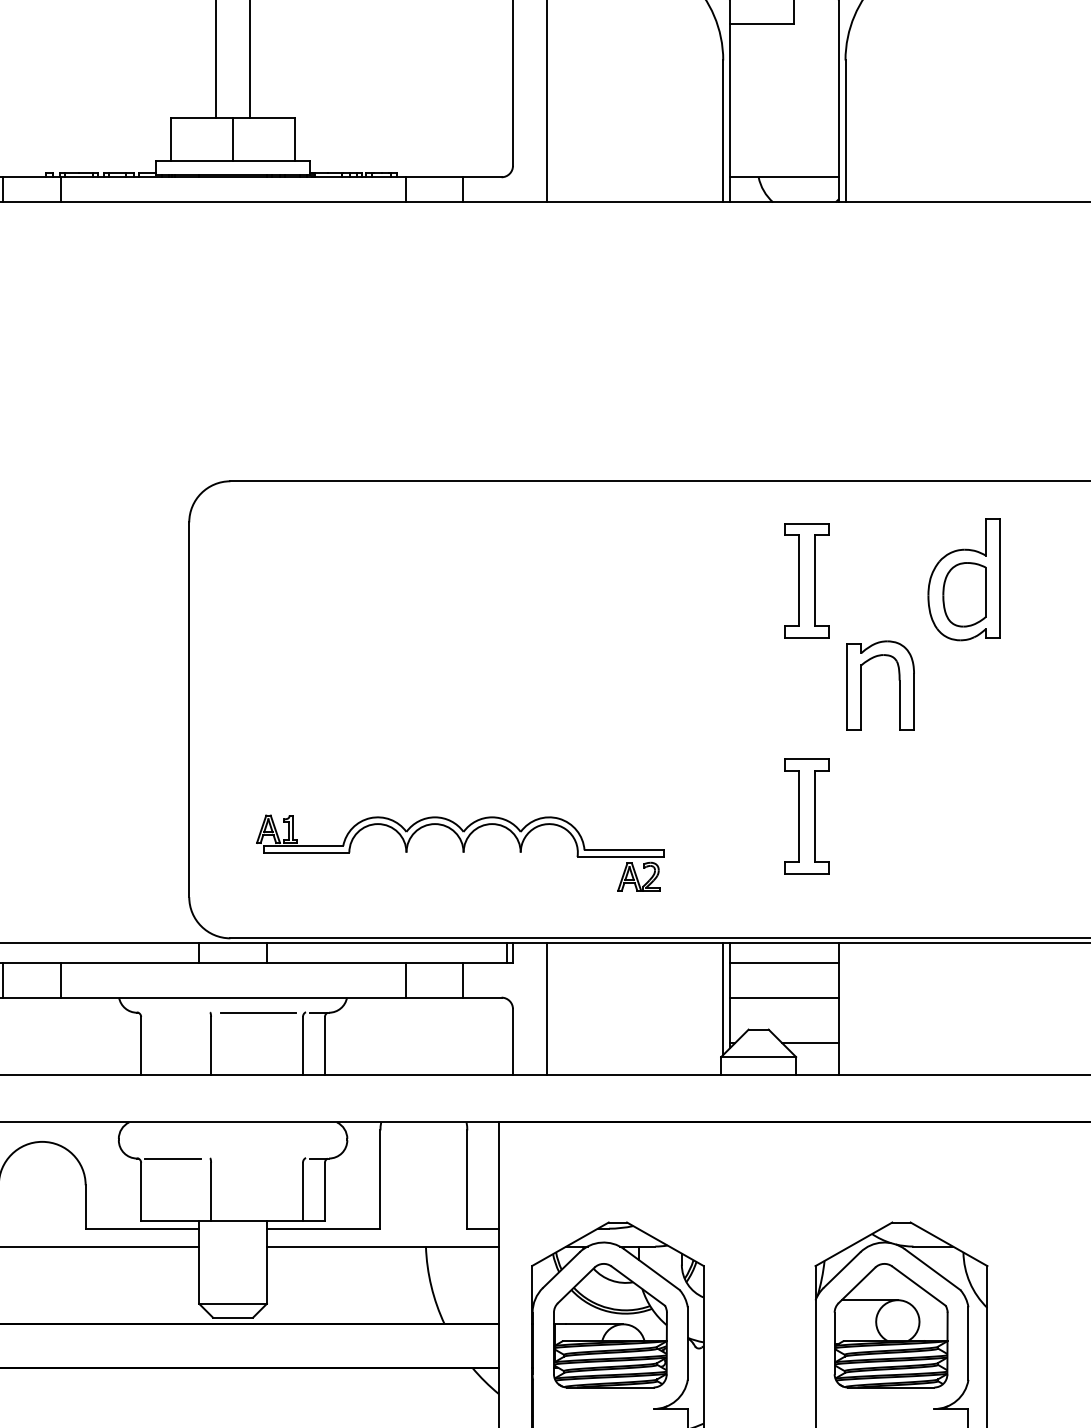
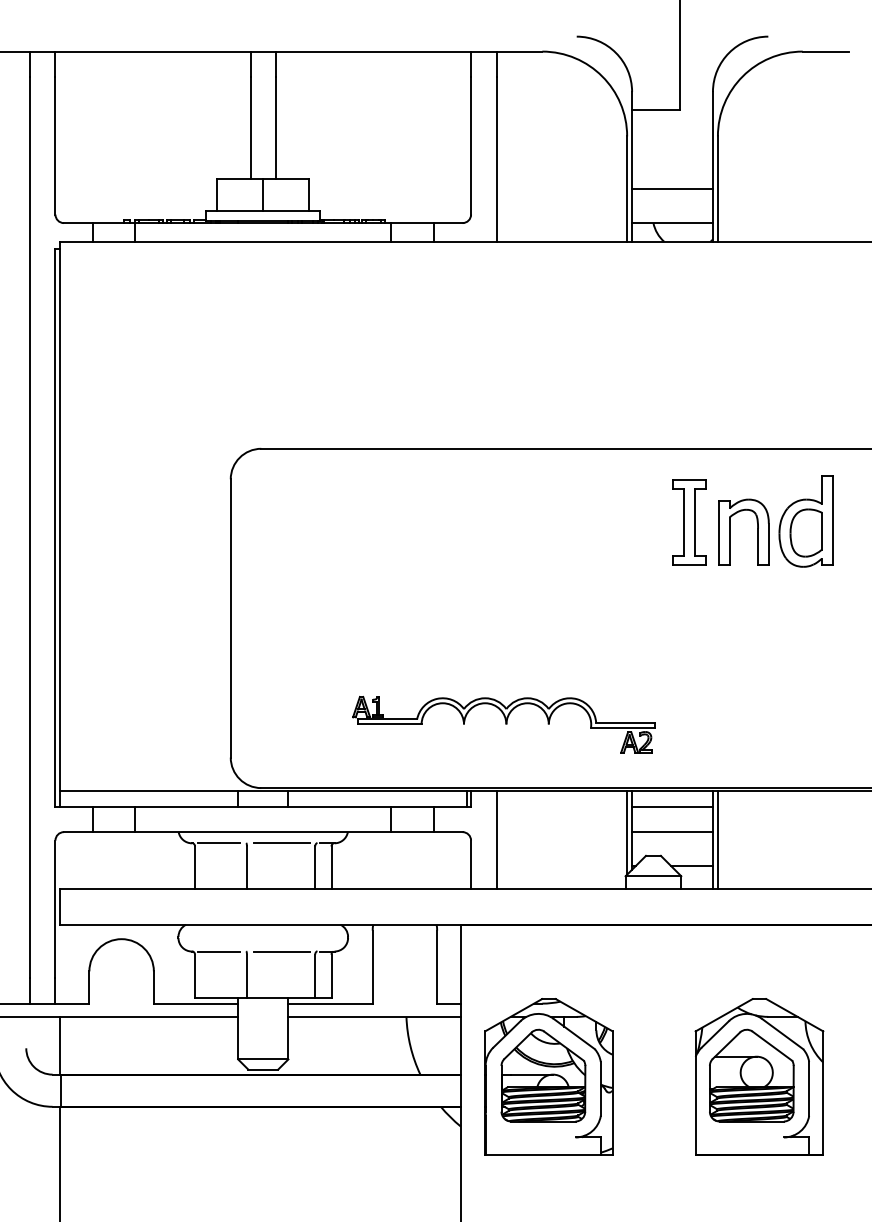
line: (784, 131) -> (672, 189), added
part: (862, 684) -> (730, 531), moved
part: (807, 816) -> (689, 697), removed
part: (459, 852) -> (503, 724), moved
line: (844, 1008) -> (717, 840), added
line: (172, 1012) -> (218, 843), added
line: (257, 1158) -> (281, 951), added

